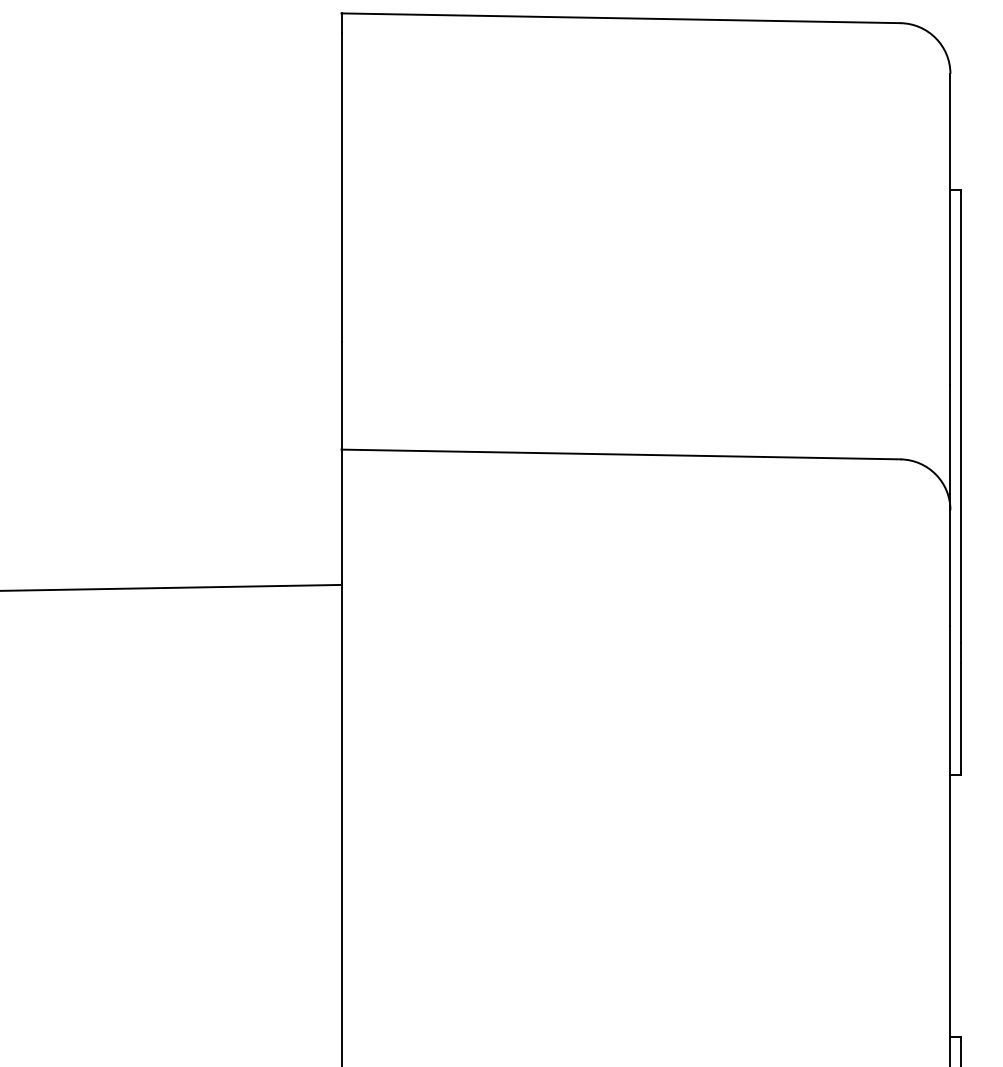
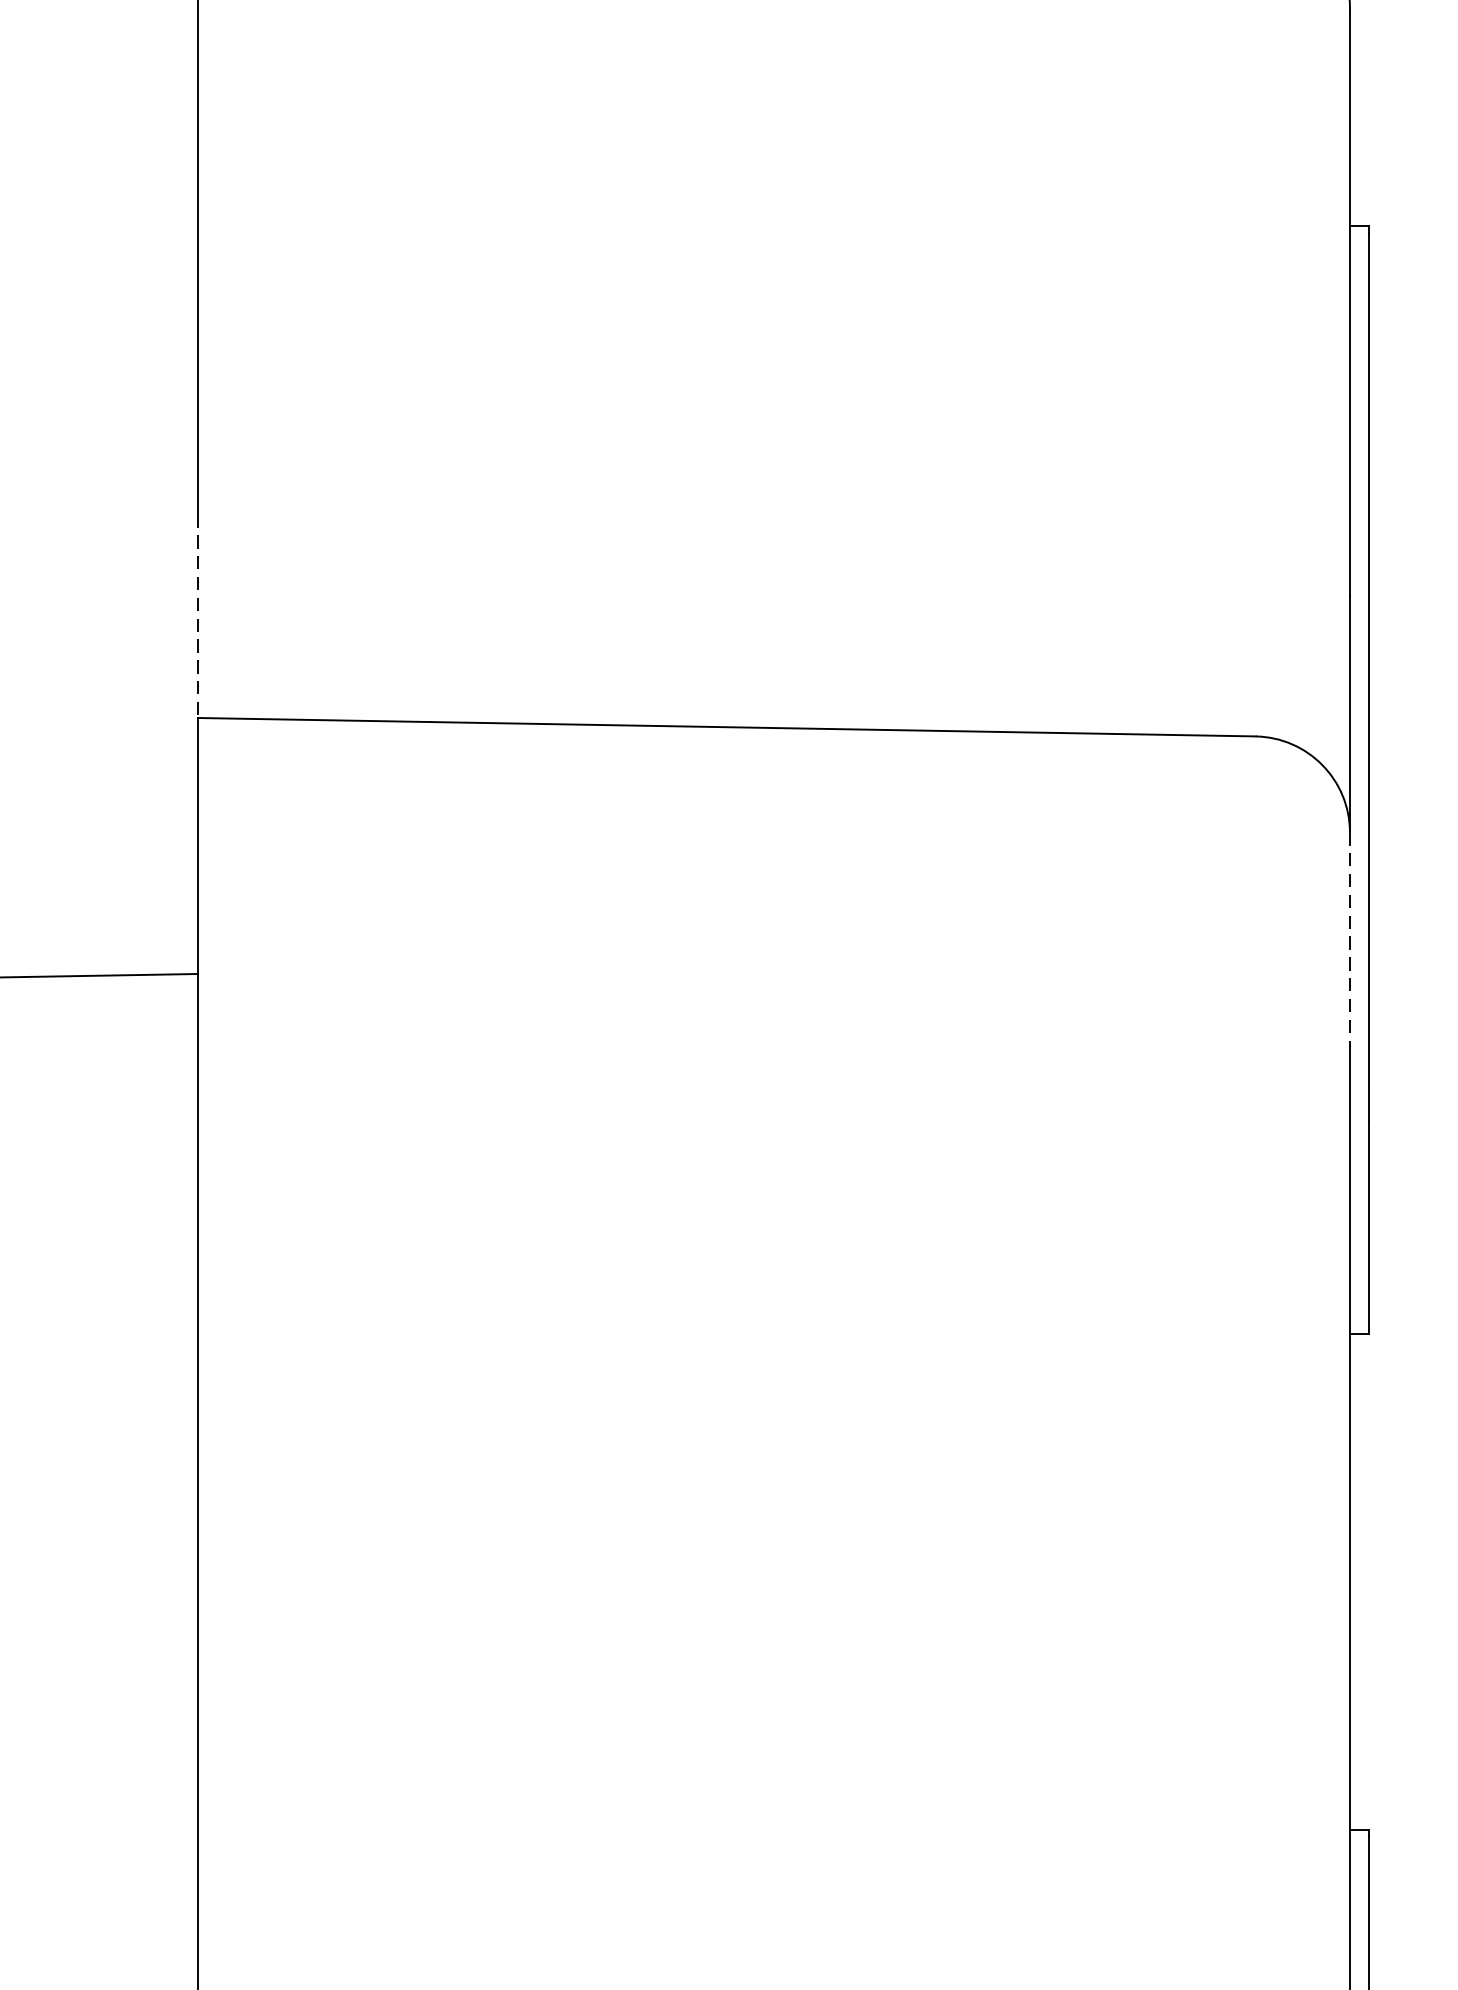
line: (341, 395) -> (197, 615), solid -> dashed
line: (950, 568) -> (1350, 942), solid -> dashed

